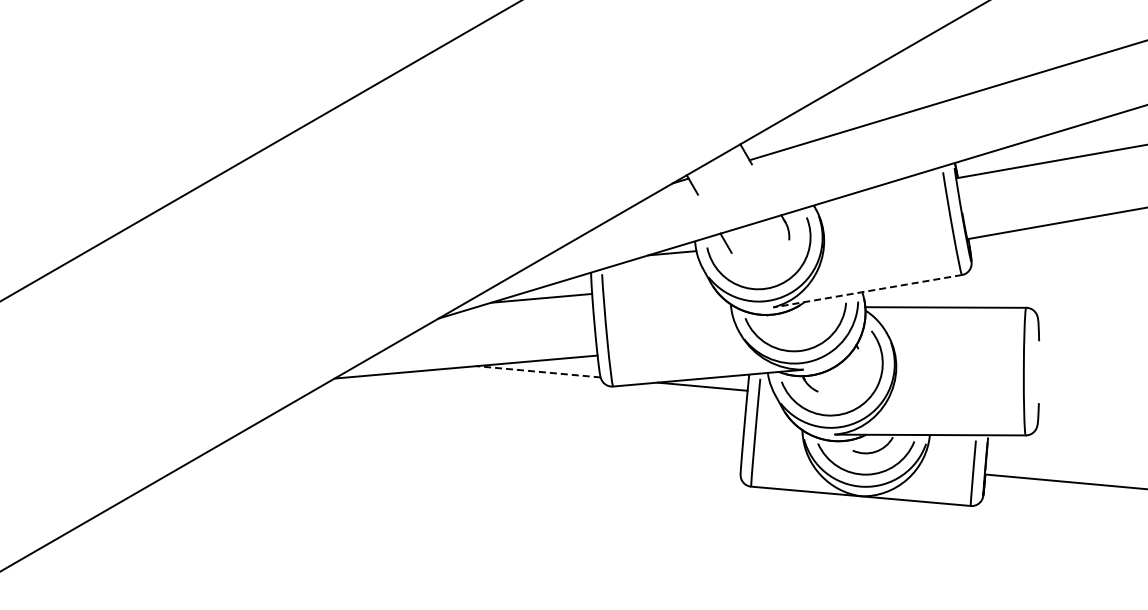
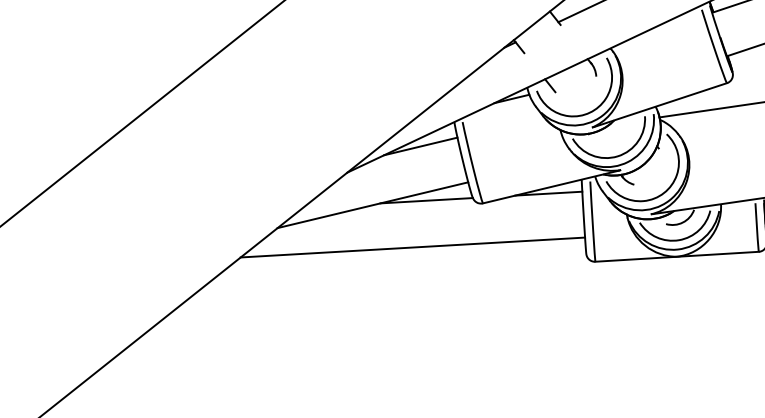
line: (869, 290) -> (660, 104), dashed -> solid
line: (538, 371) -> (426, 200), dashed -> solid
line: (510, 431) -> (412, 247), added

